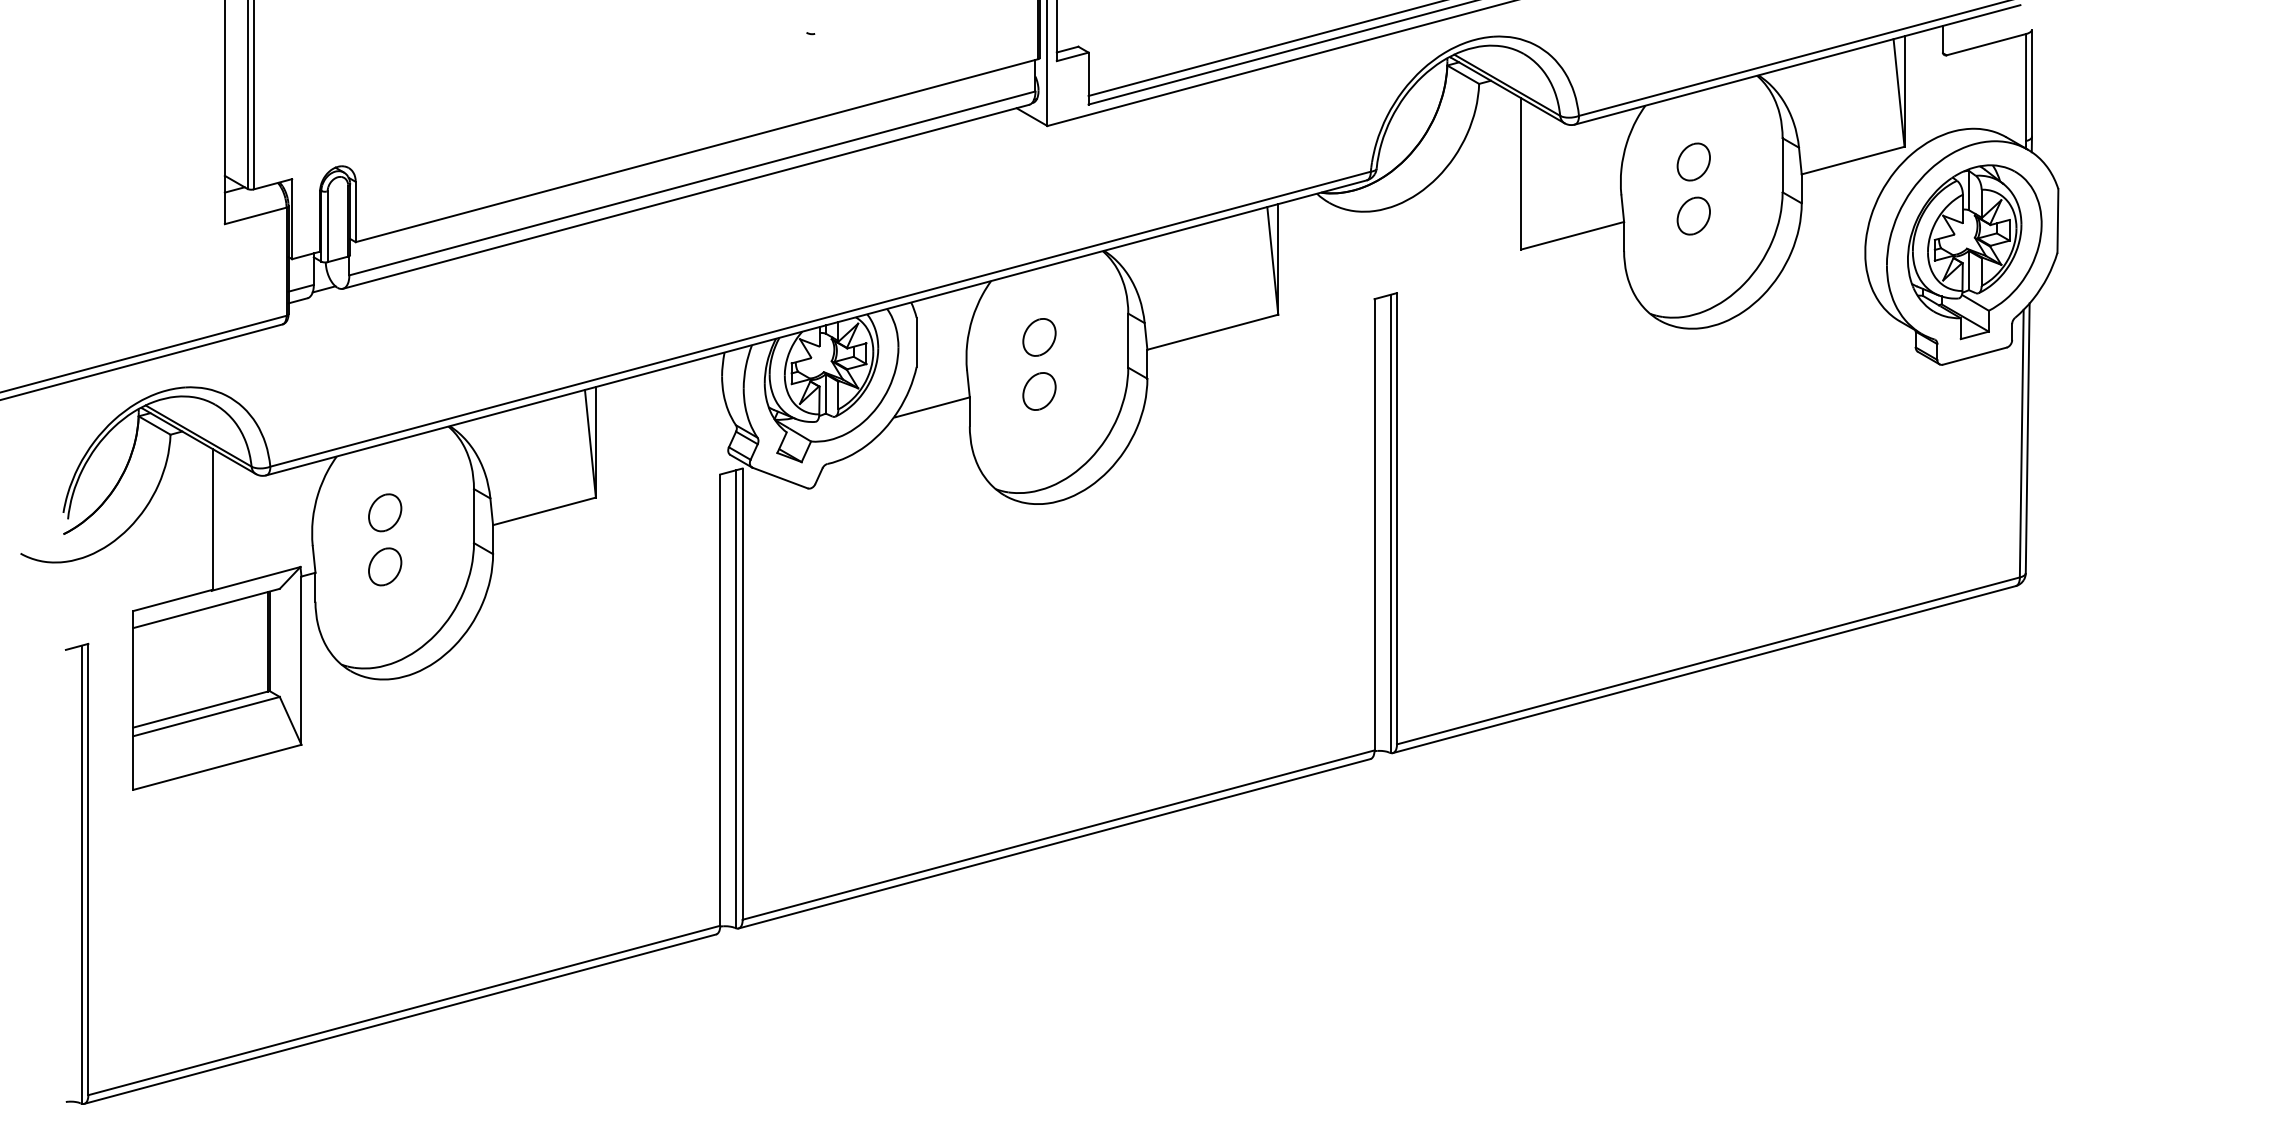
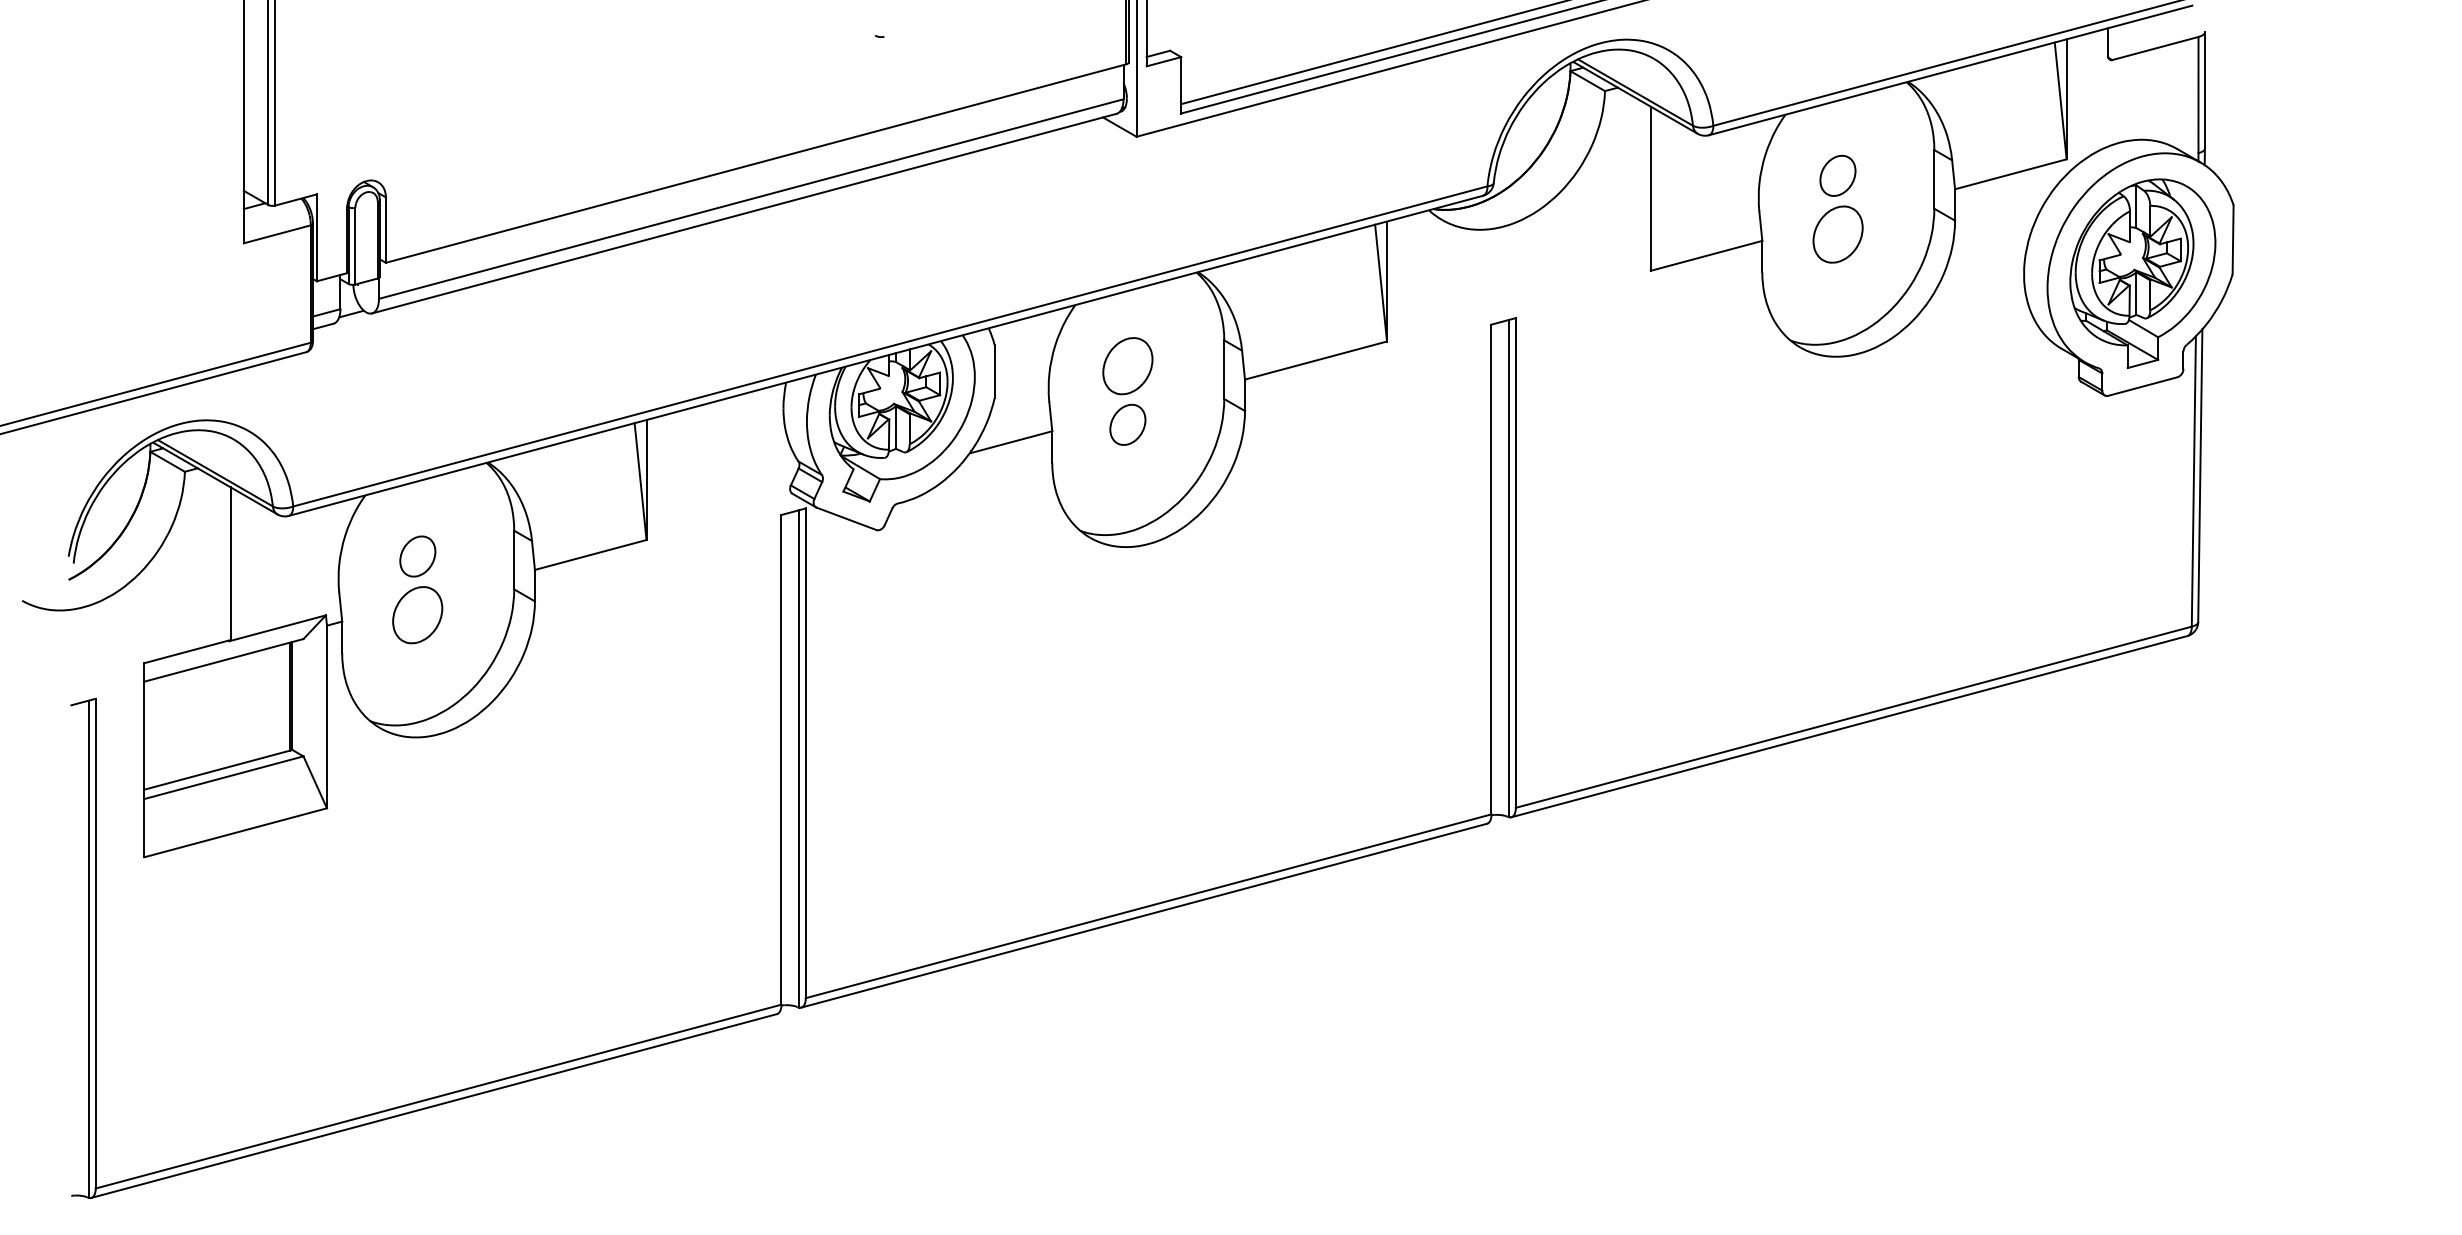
part: (1693, 215) -> (1837, 233), size x1.4
part: (1039, 337) -> (1127, 366), size x1.4
part: (385, 566) -> (418, 614), size x1.4

